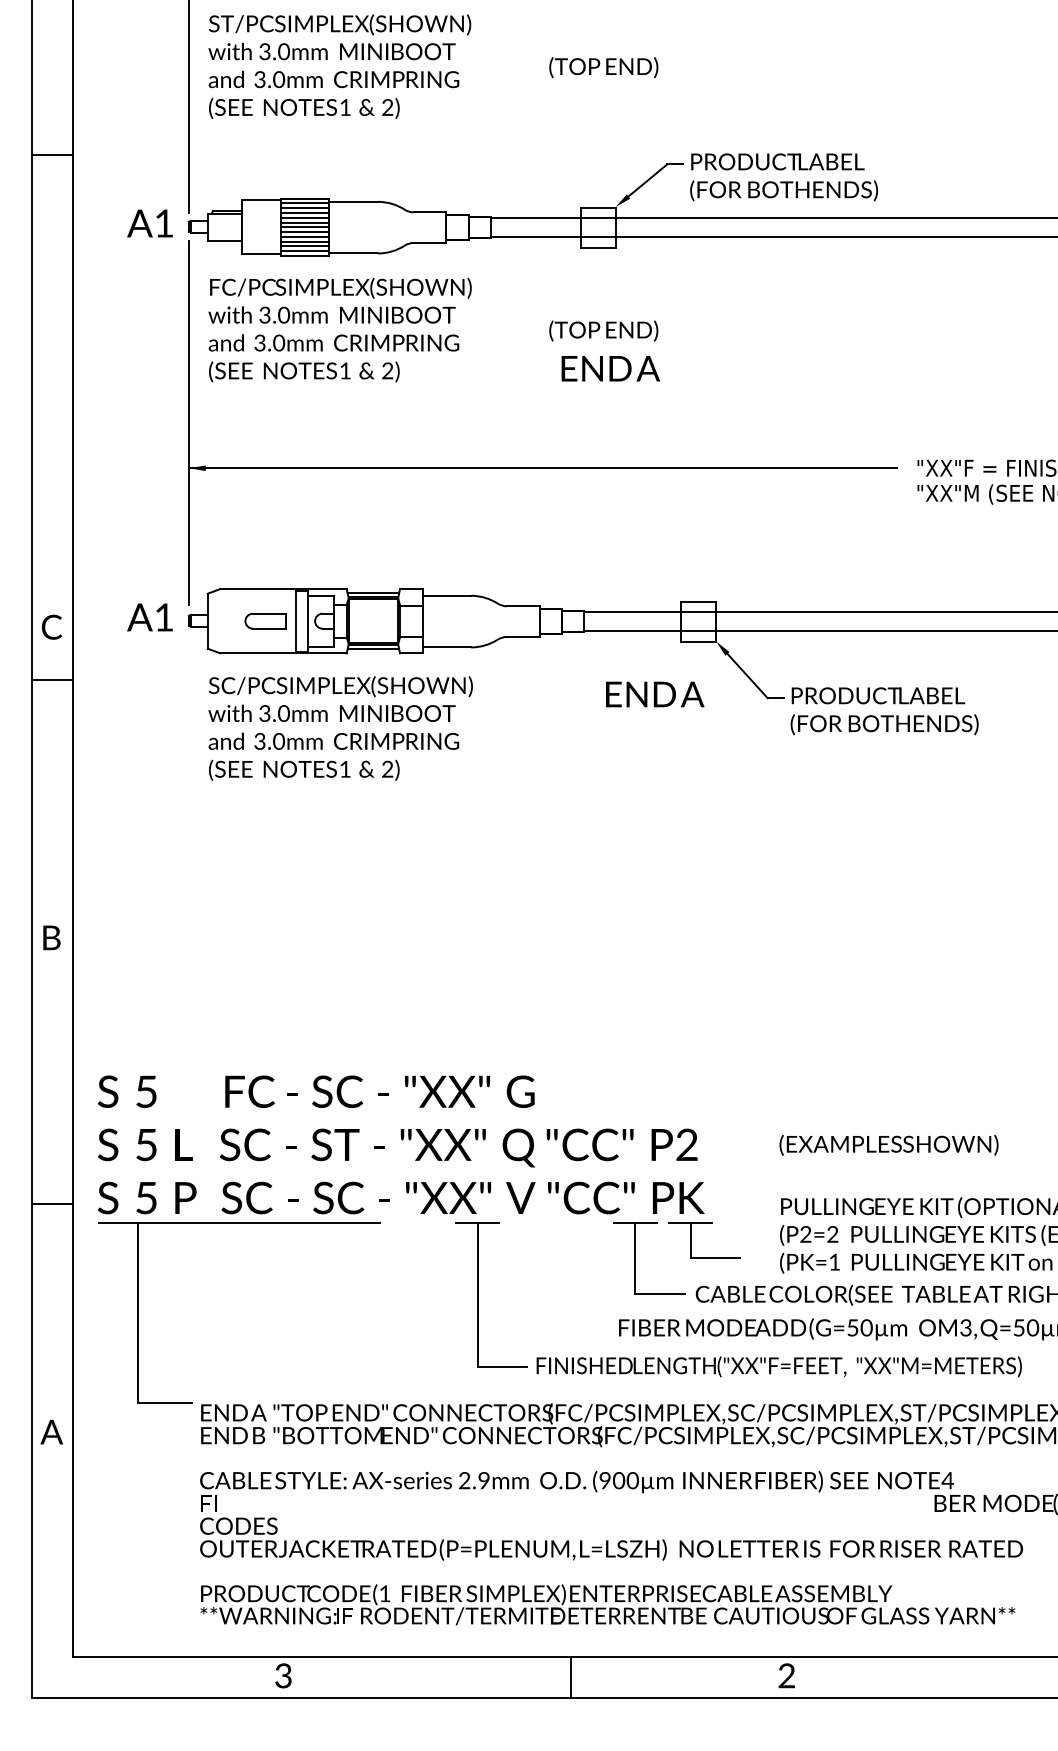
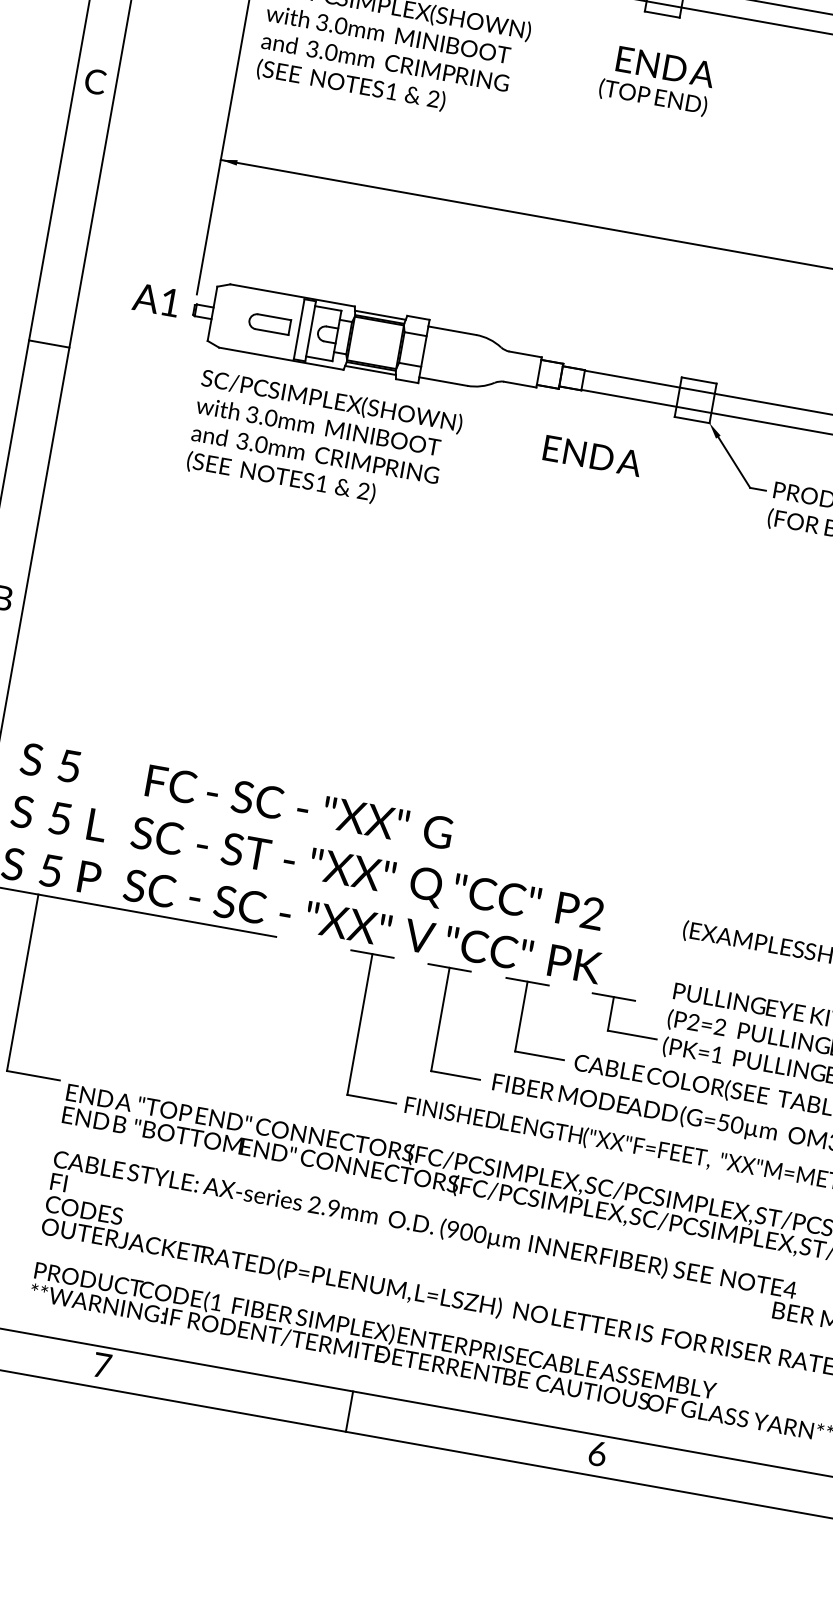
text: (610, 368) -> (665, 66), moved
text: (51, 626) -> (95, 80), moved
text: (655, 694) -> (593, 456), moved
part: (691, 1240) -> (611, 1013), moved
part: (556, 1275) -> (440, 1019), added
text: (283, 1675) -> (102, 1365), 3 -> 7
text: (786, 1675) -> (597, 1453), 2 -> 6
line: (571, 1677) -> (349, 1411), moved

